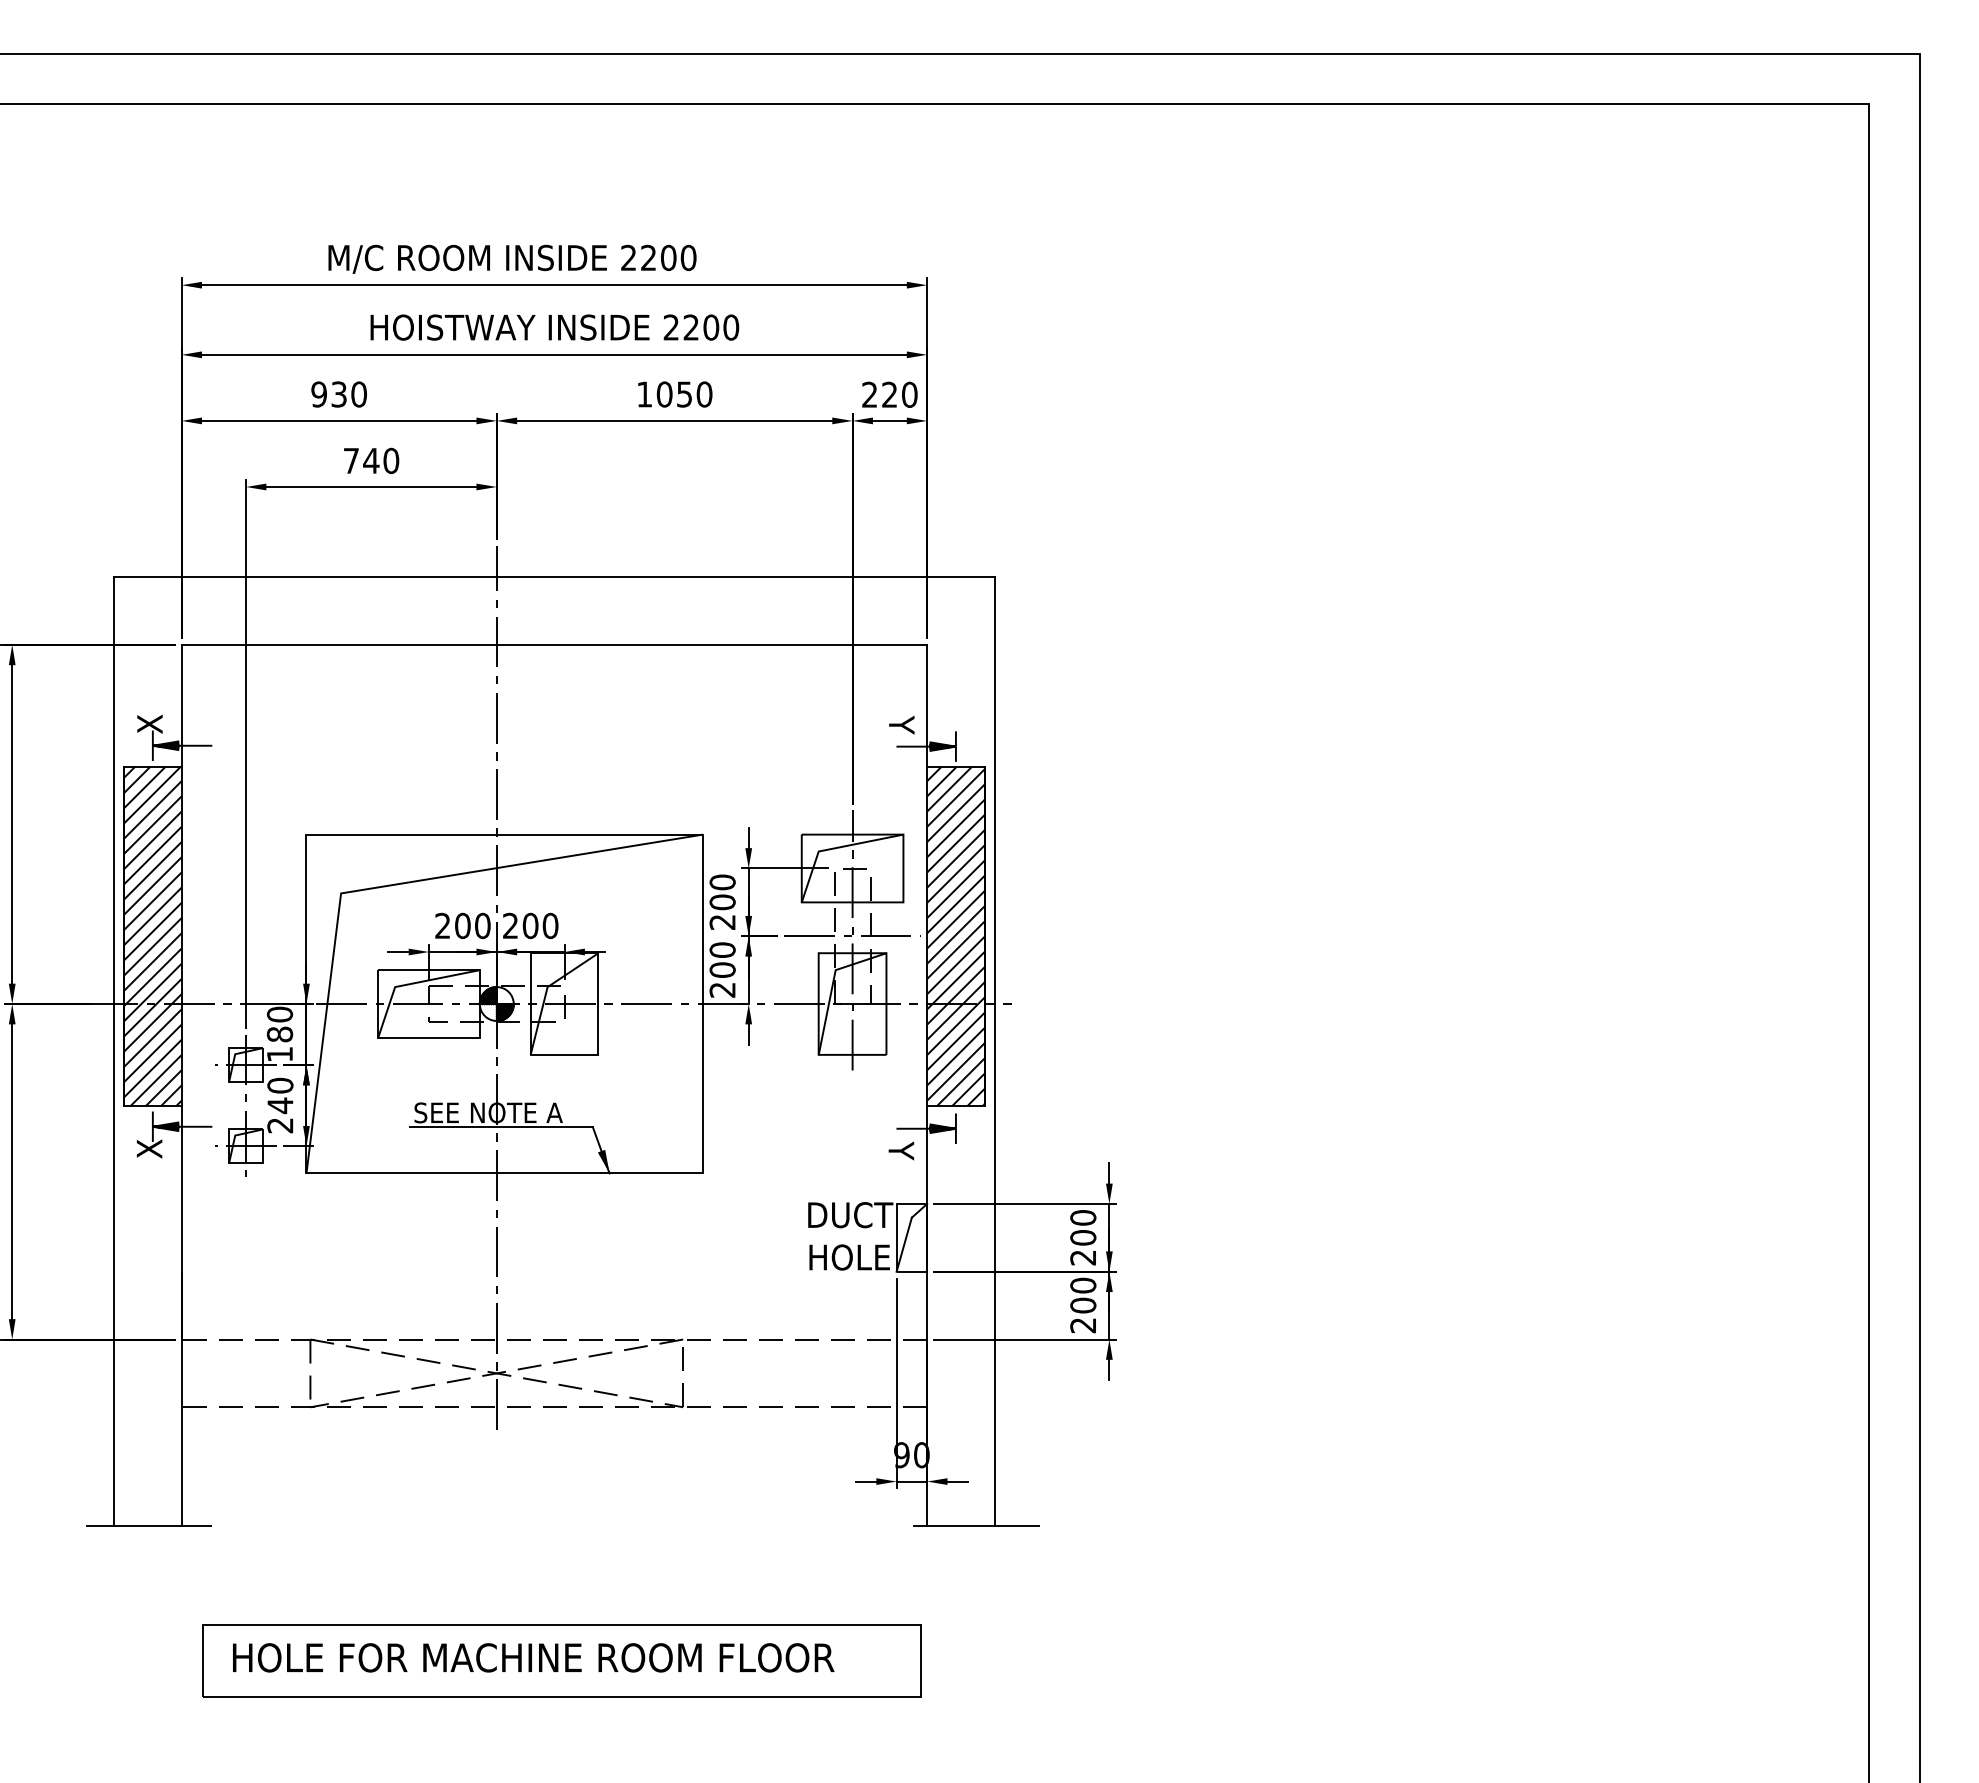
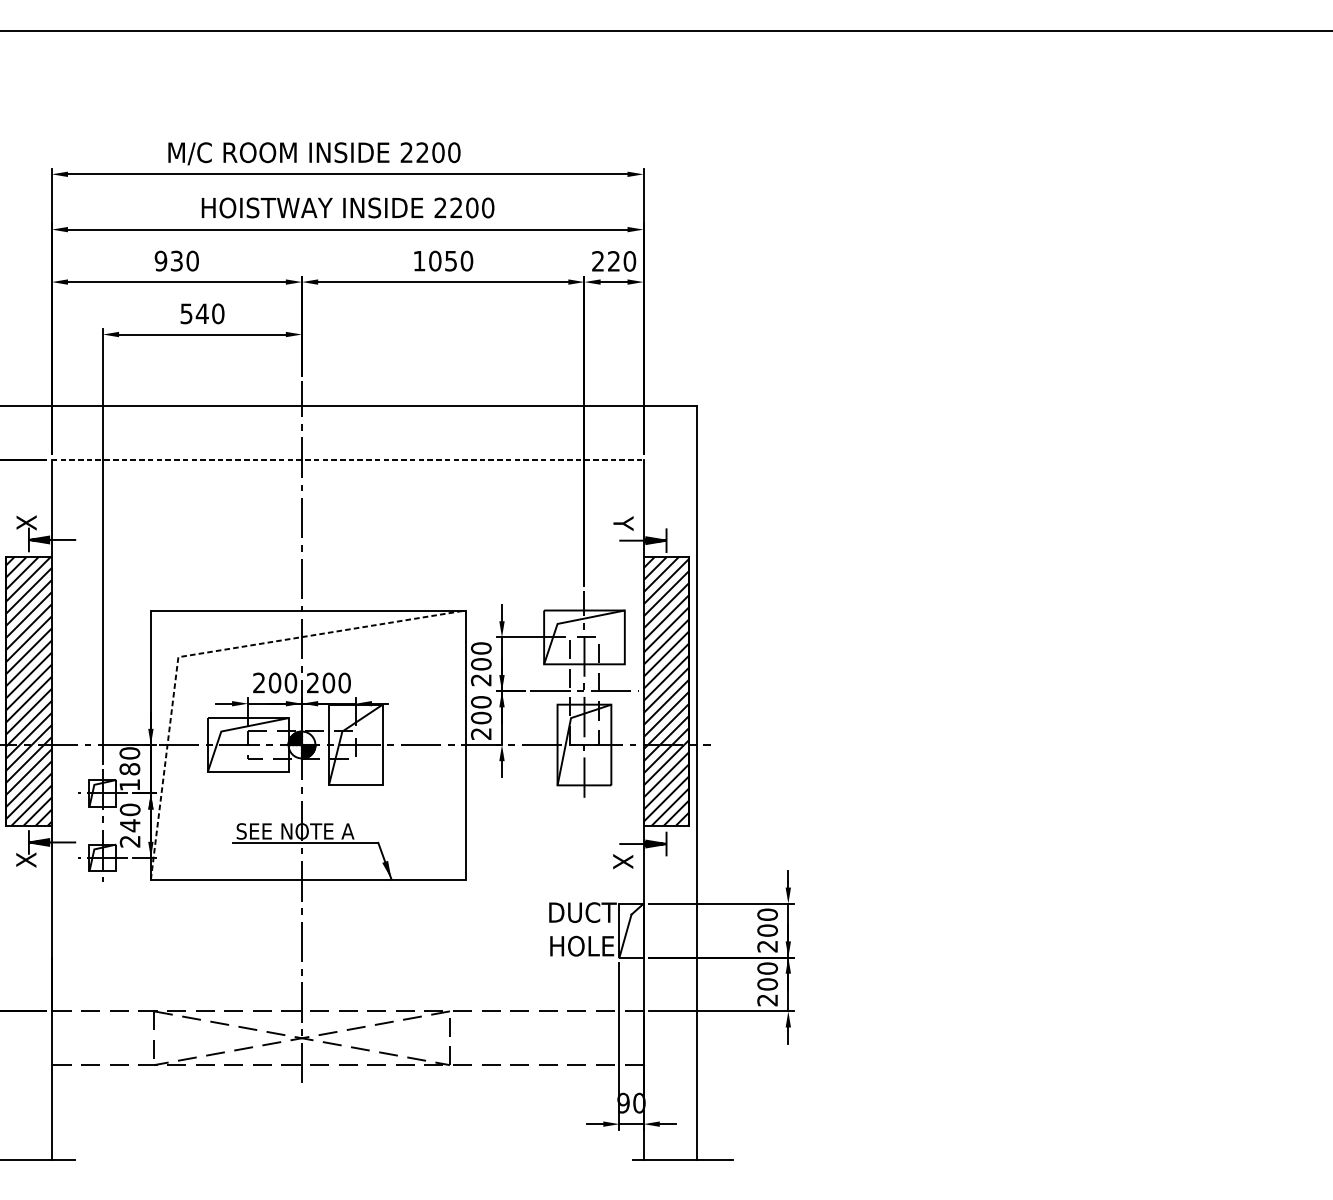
text: (351, 461) -> (186, 314), 740 -> 540
line: (554, 644) -> (347, 459), solid -> dashed
line: (382, 886) -> (211, 651), solid -> dashed
text: (900, 1150) -> (622, 861), Y -> X

